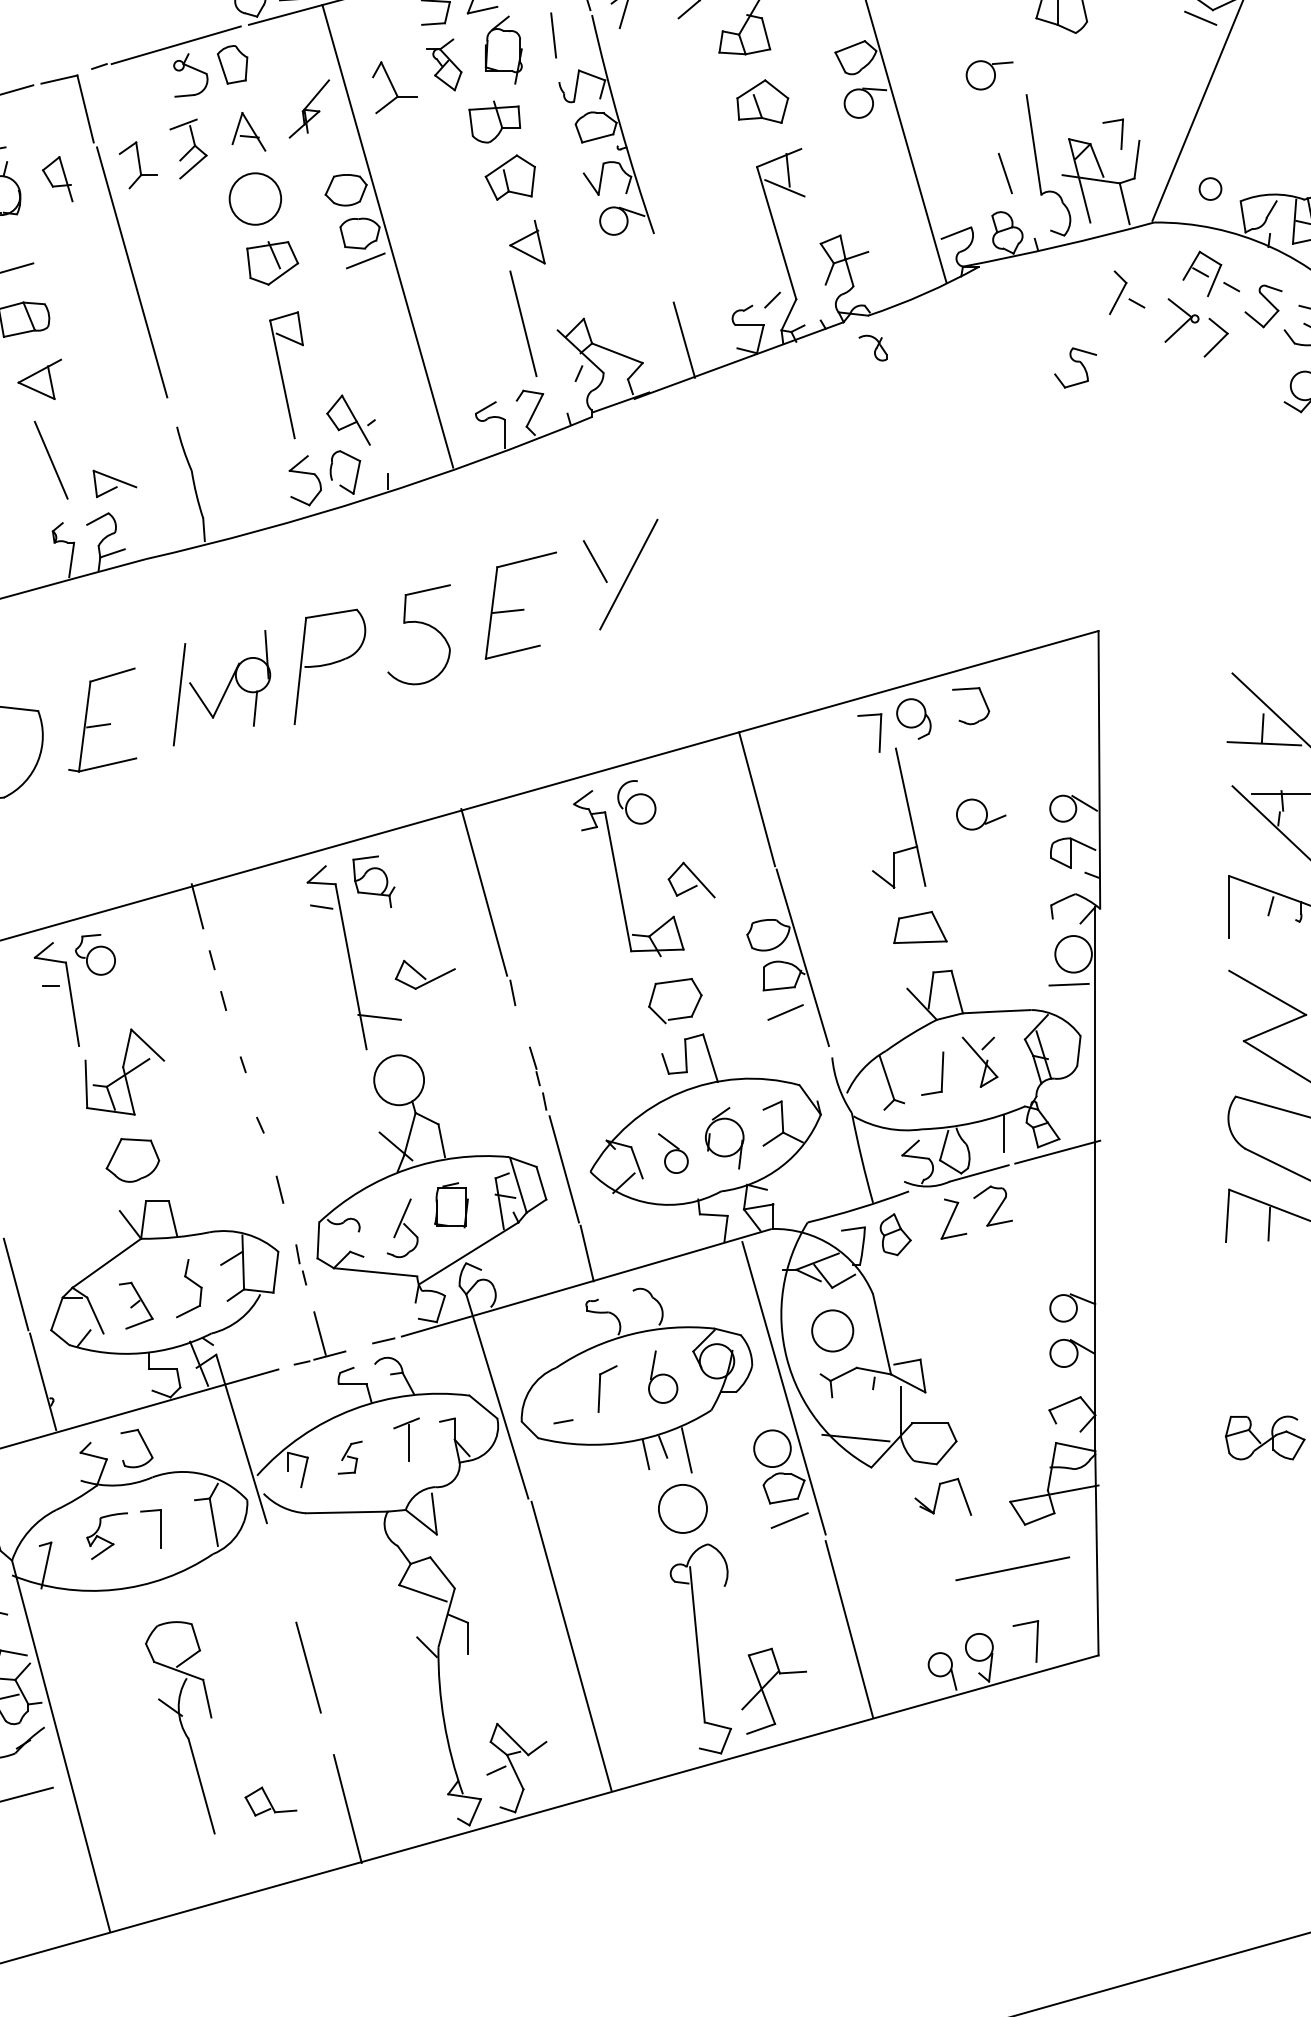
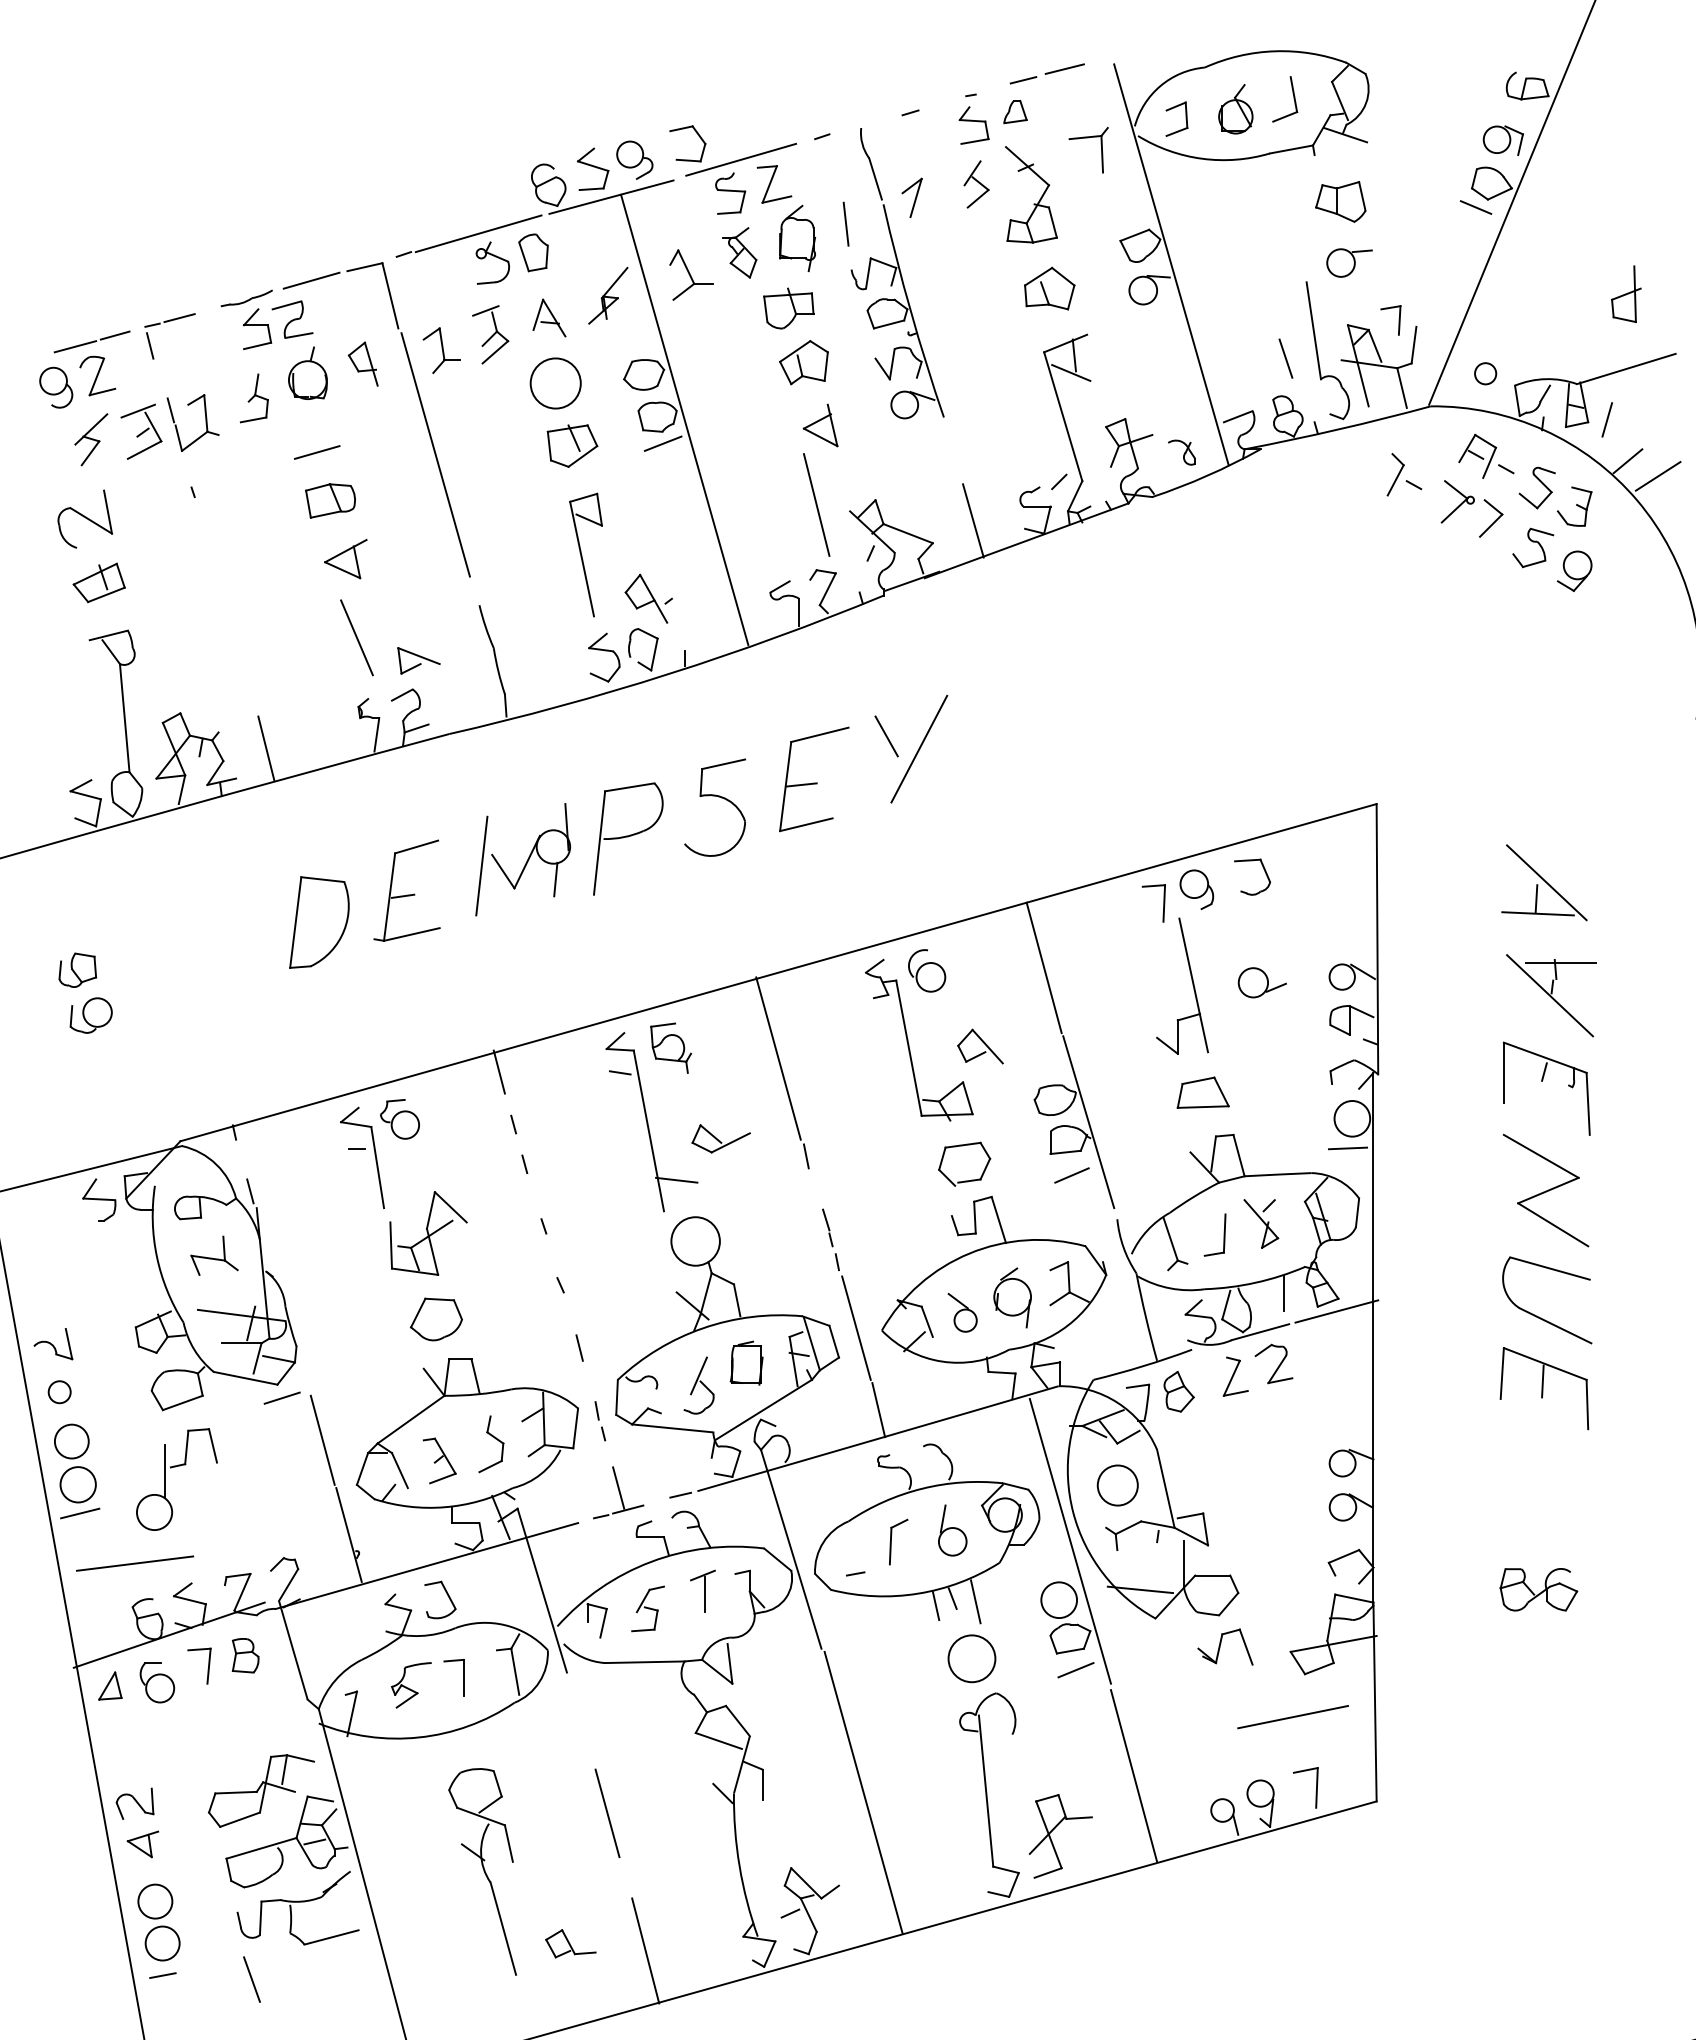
part: (989, 74) -> (1349, 262), moved
part: (872, 347) -> (1181, 452), moved
part: (1075, 367) -> (1533, 547), moved
part: (349, 1457) -> (647, 1608), size x1.43

